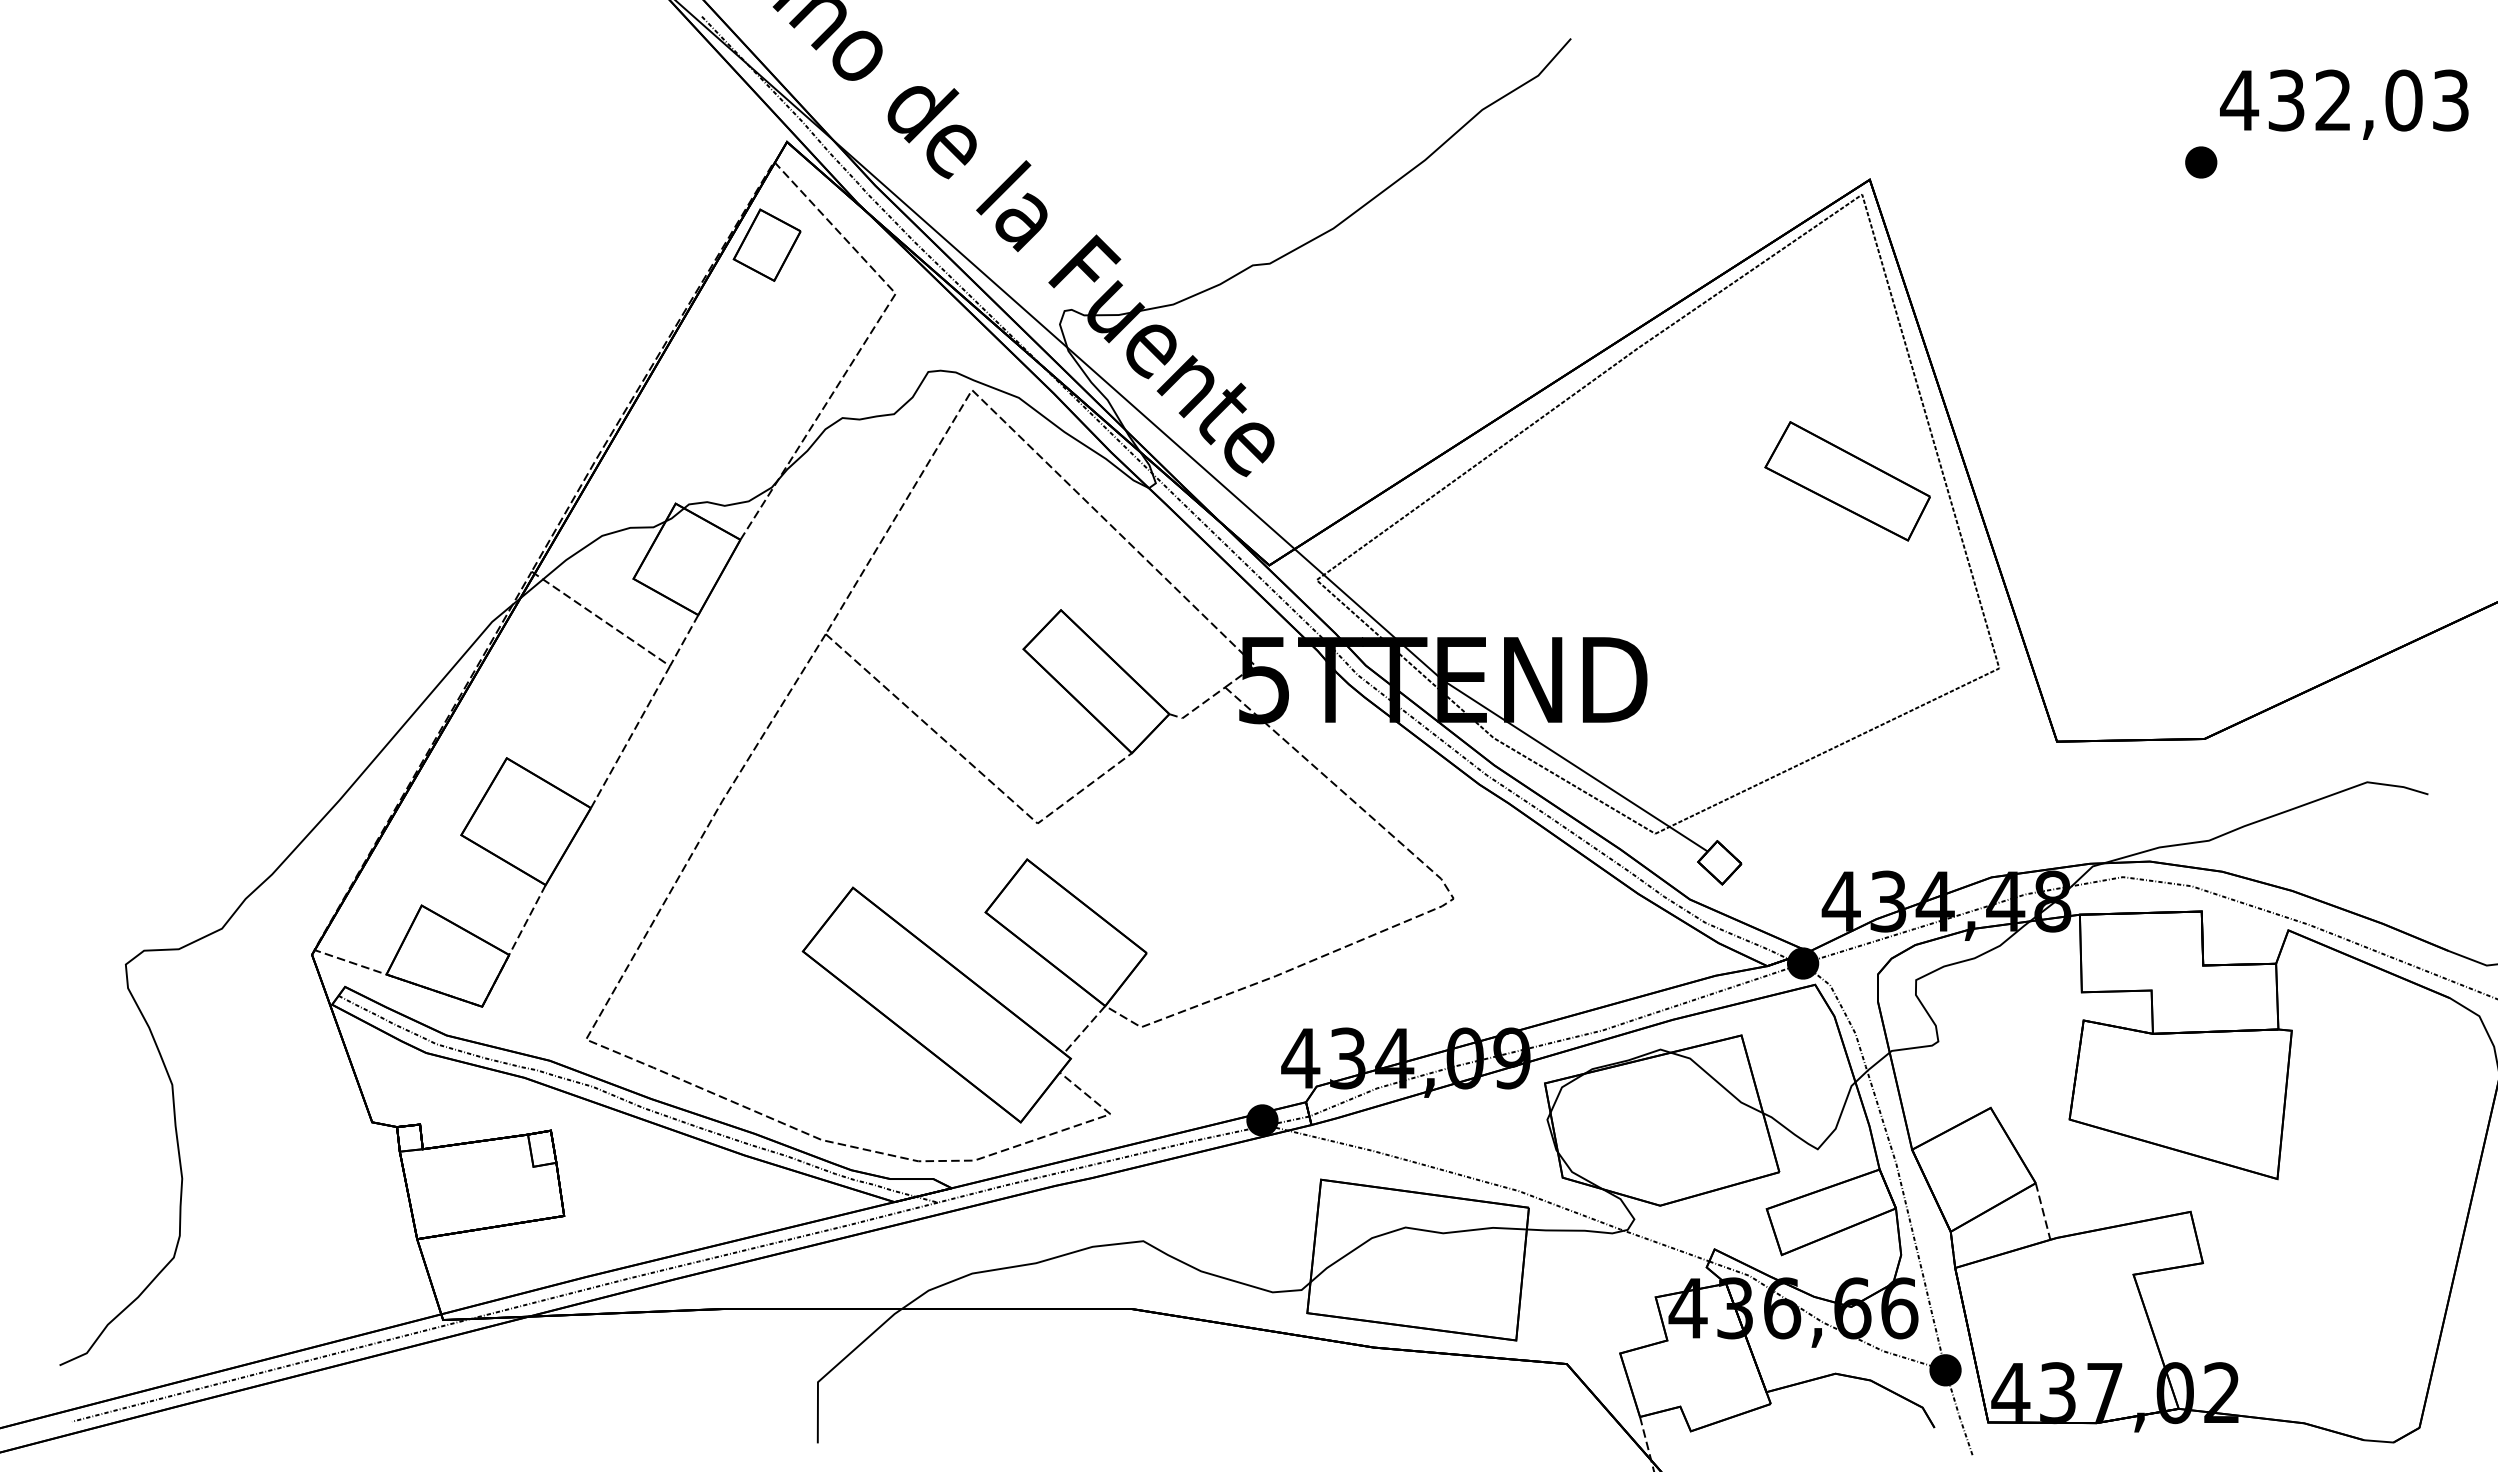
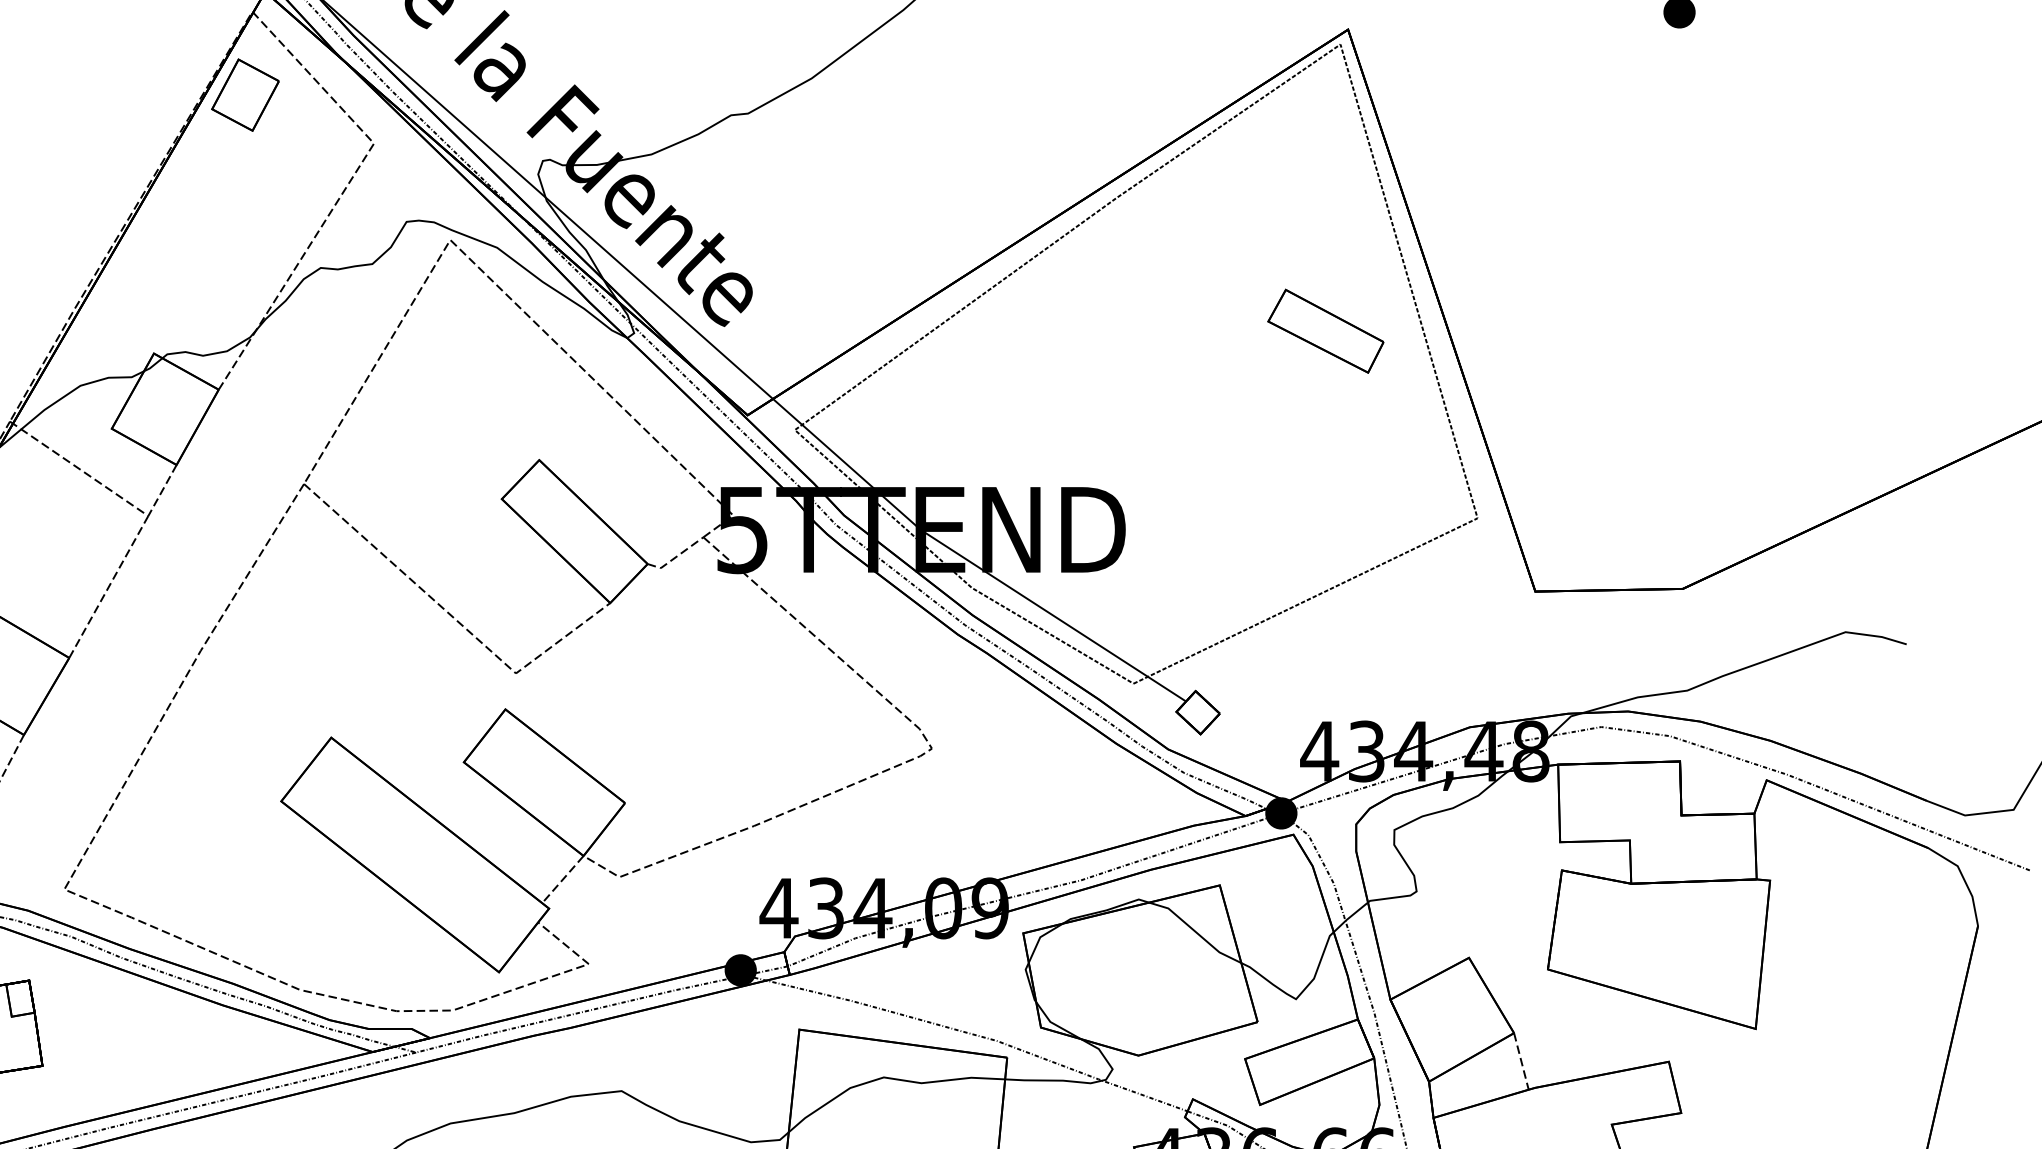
part: (1847, 481) -> (1325, 331), size x0.7

